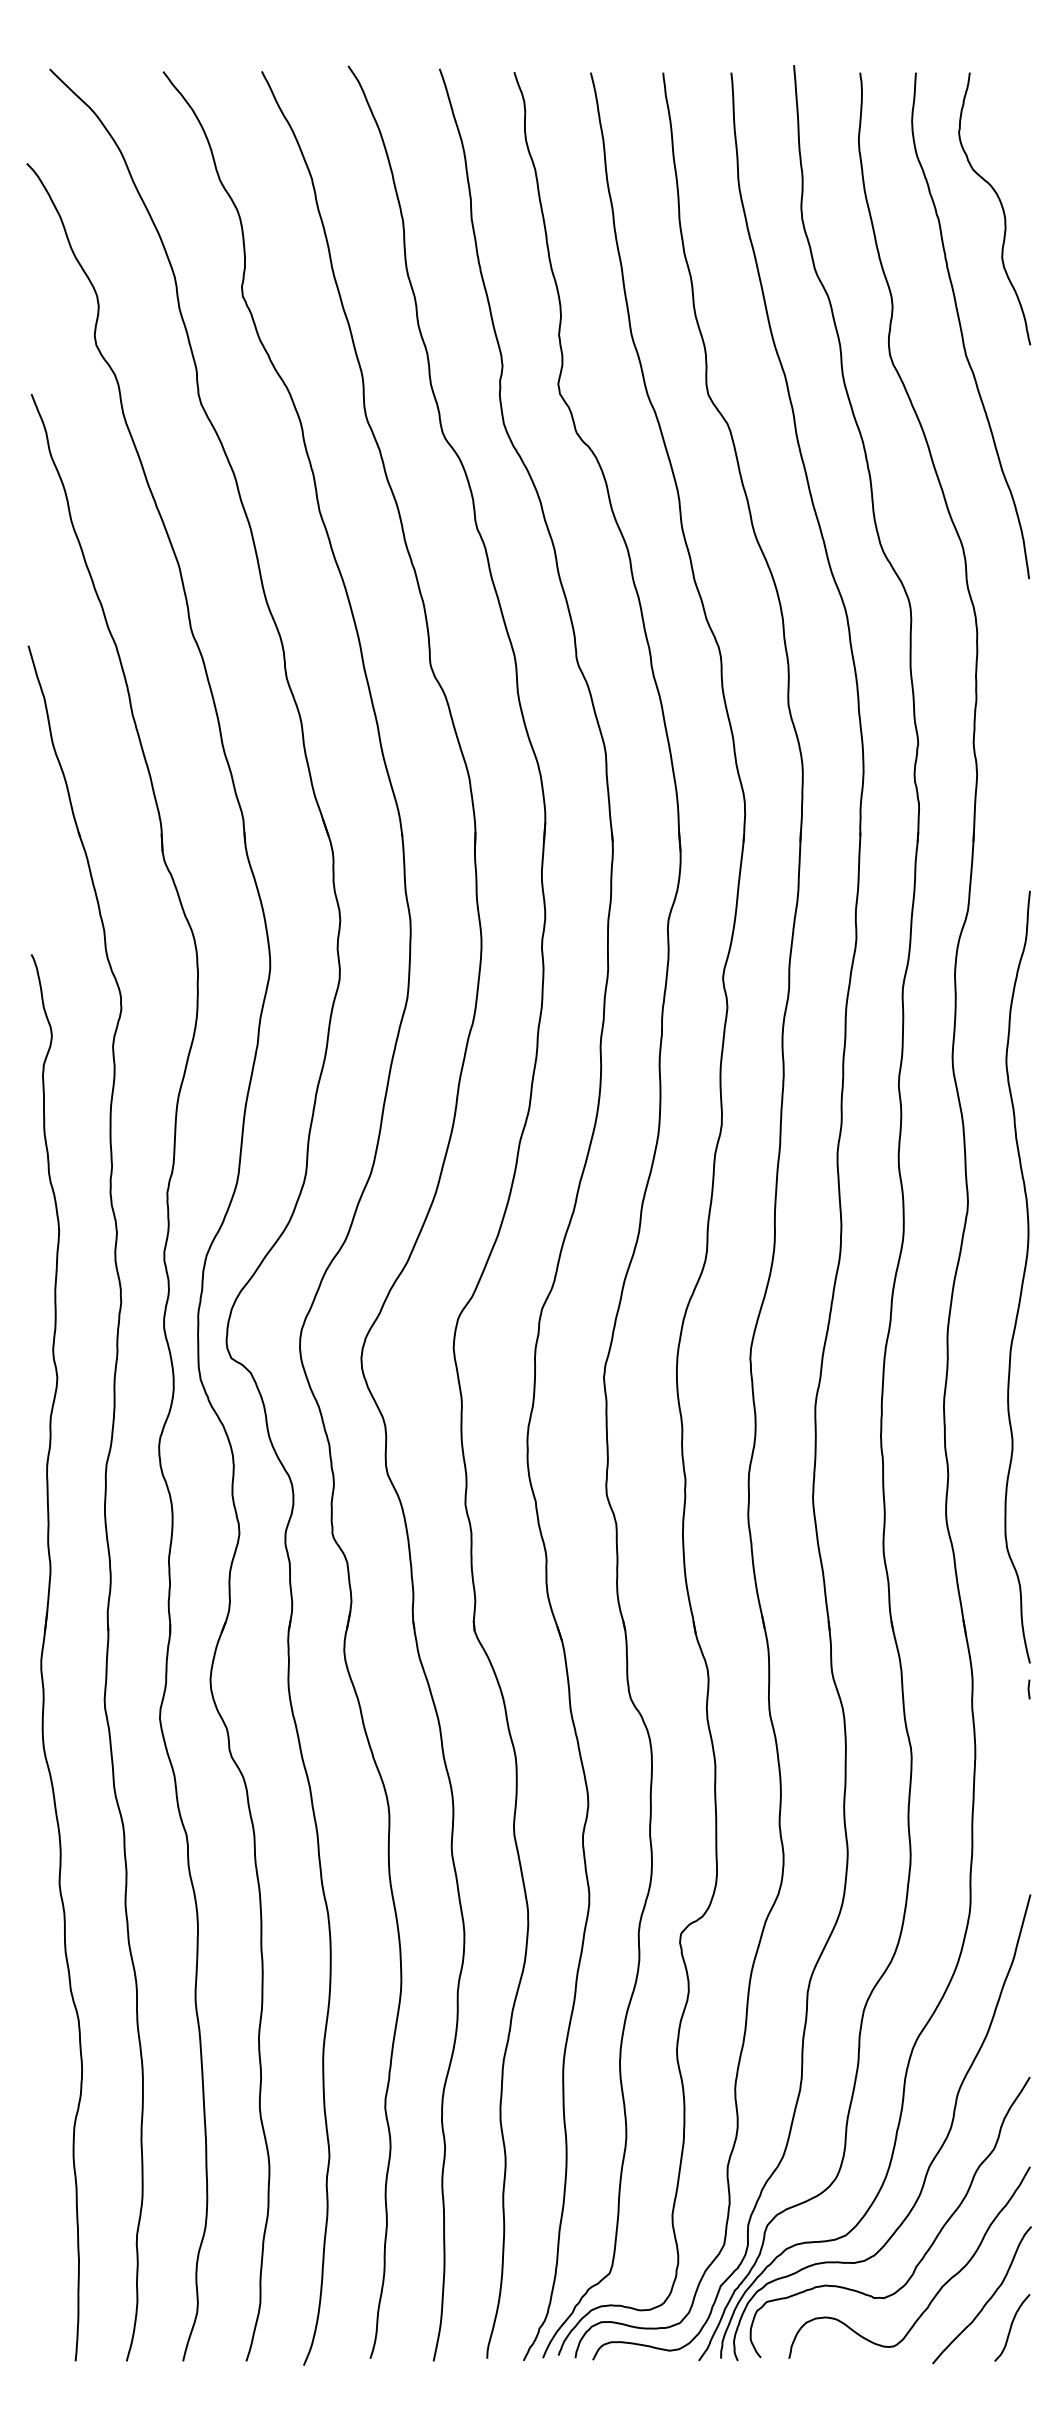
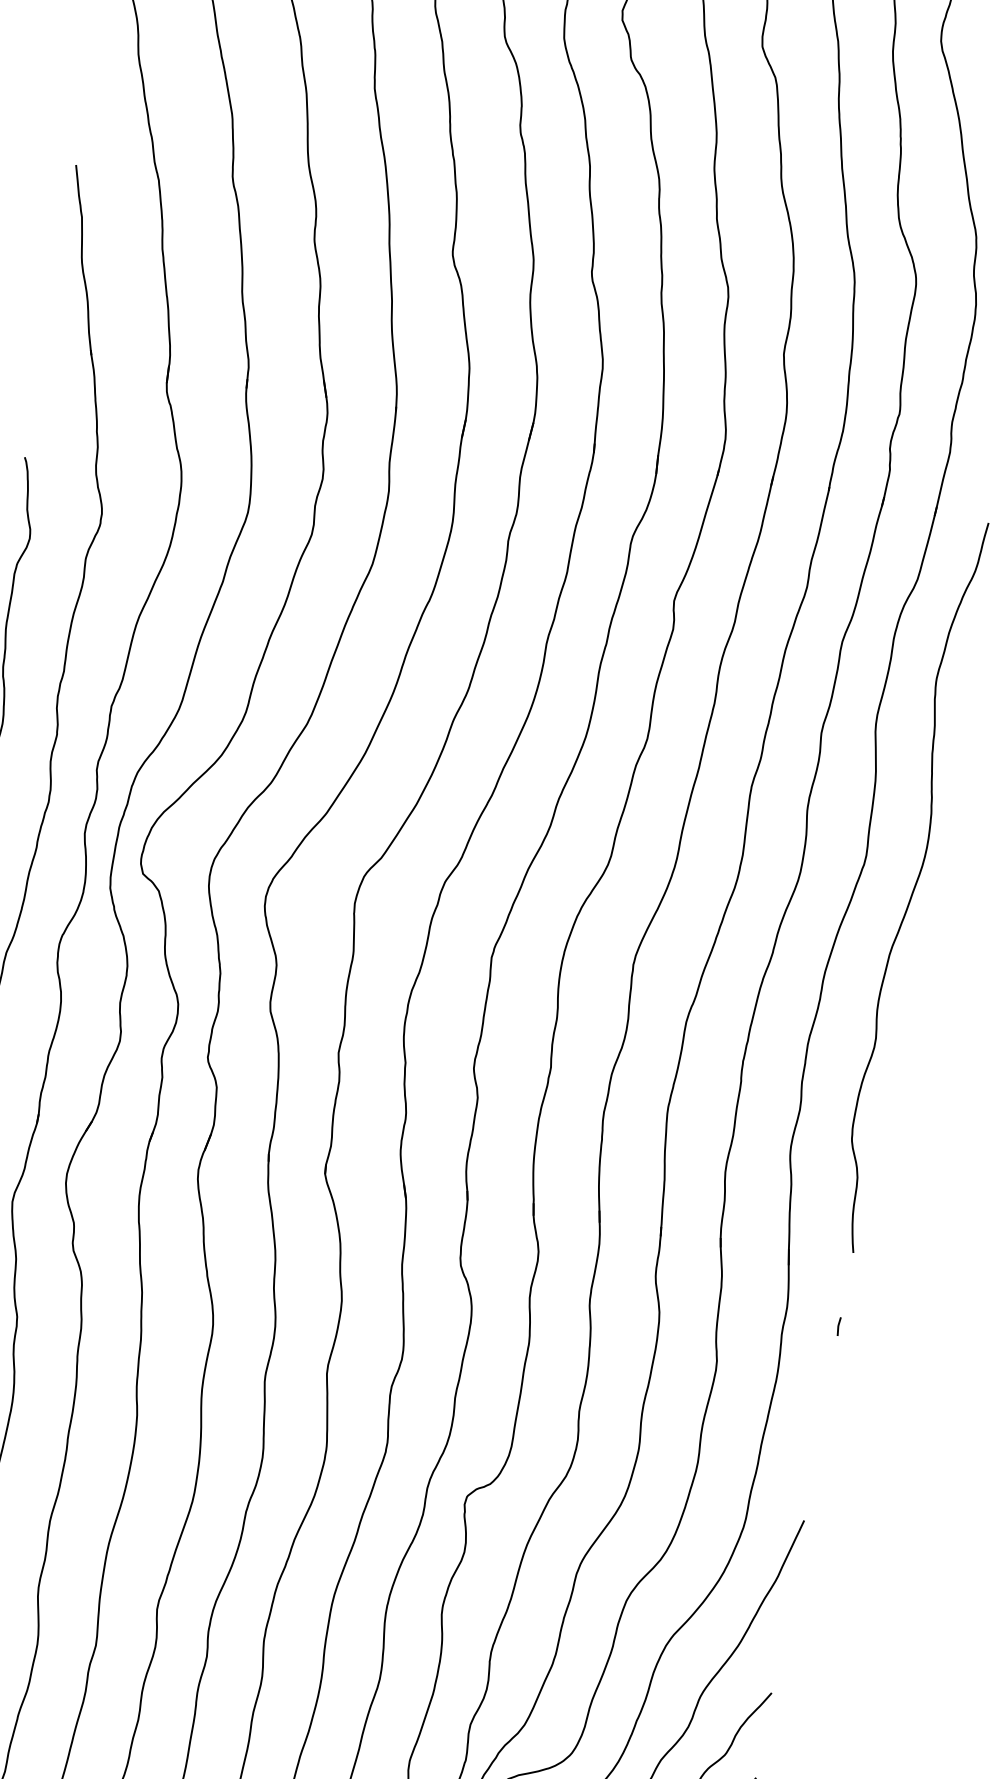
curve: (1022, 1276) -> (914, 886), moved

